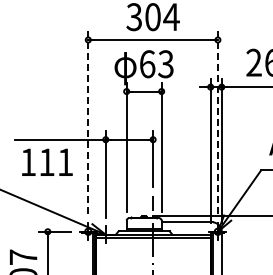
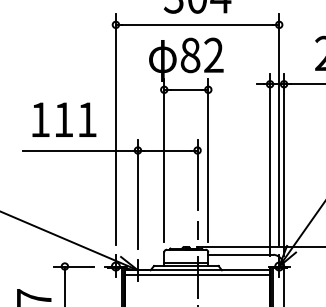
text: (156, 64) -> (201, 55), 63 -> 82
line: (88, 122) -> (116, 128), dashed -> solid
line: (217, 122) -> (278, 128), dashed -> solid
text: (47, 161) -> (64, 118), moved

